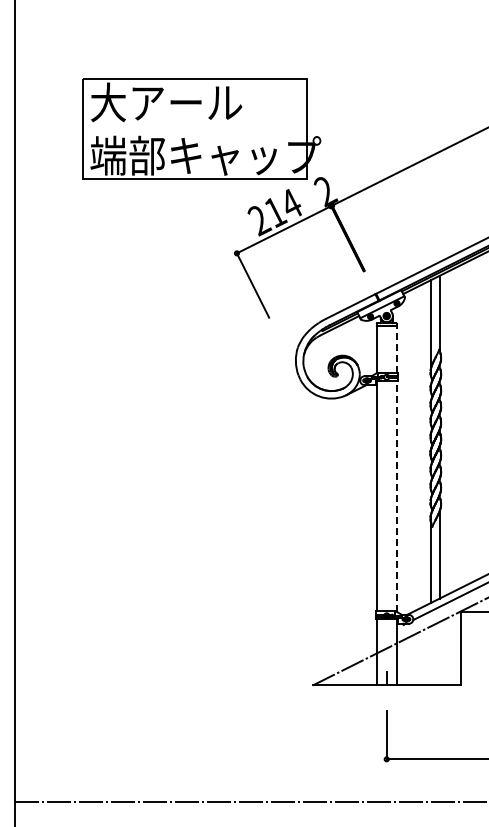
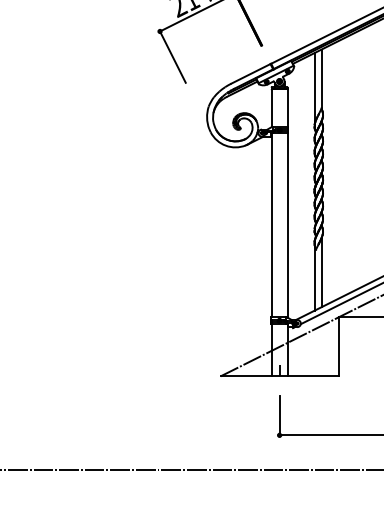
line: (396, 348) -> (287, 107), dashed -> solid
line: (396, 496) -> (287, 225), dashed -> solid

